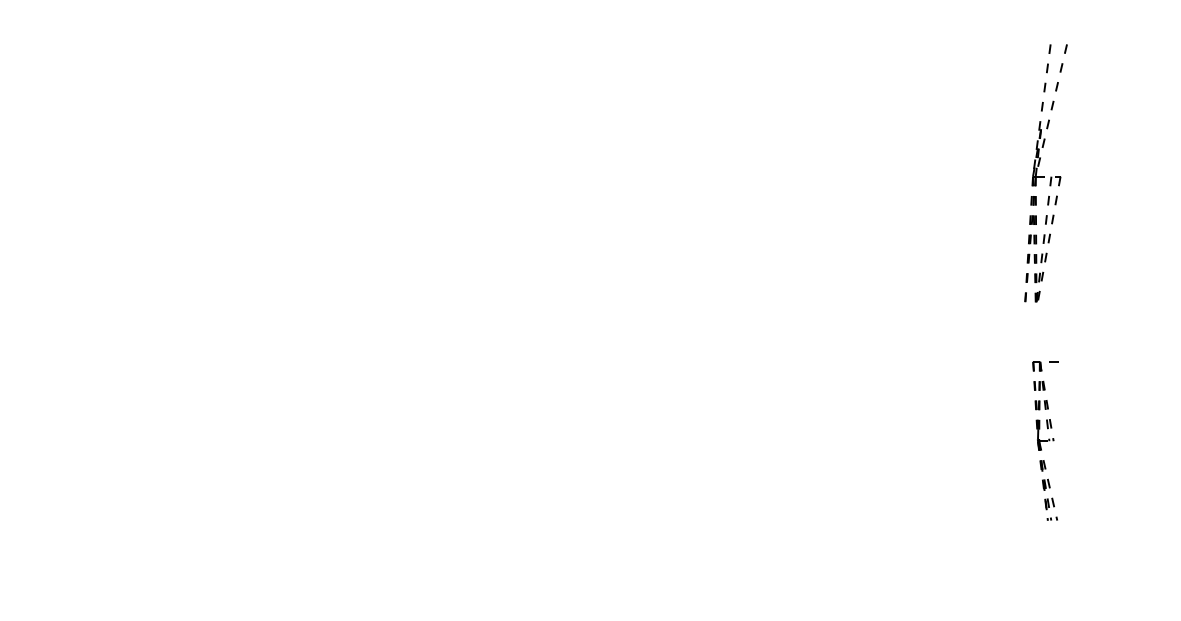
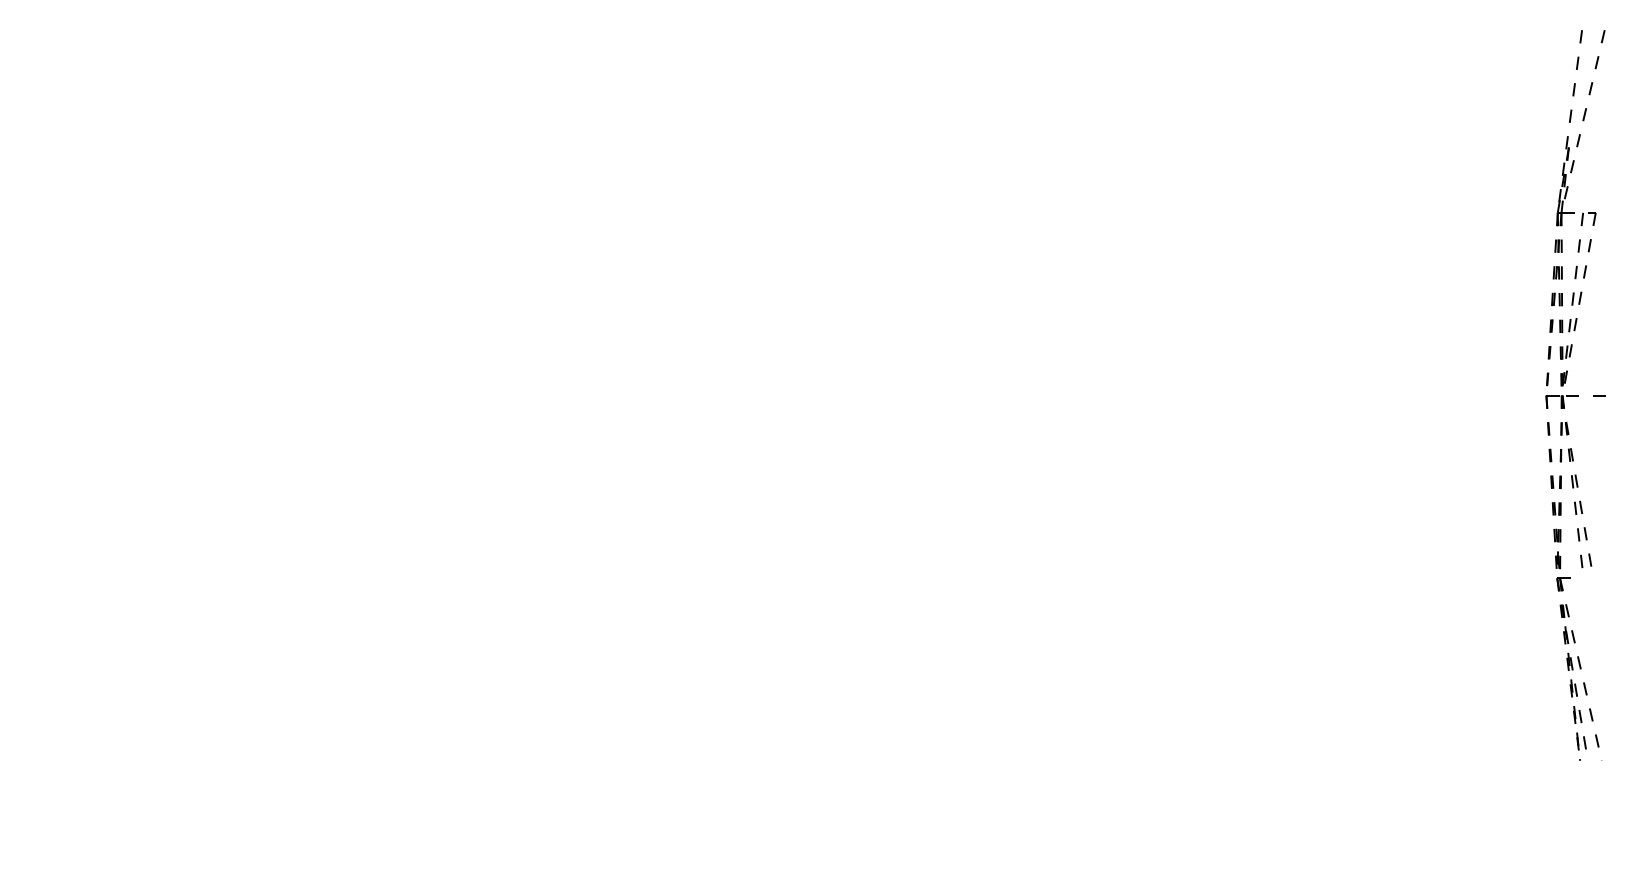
part: (1045, 440) -> (1575, 577), size x1.67

